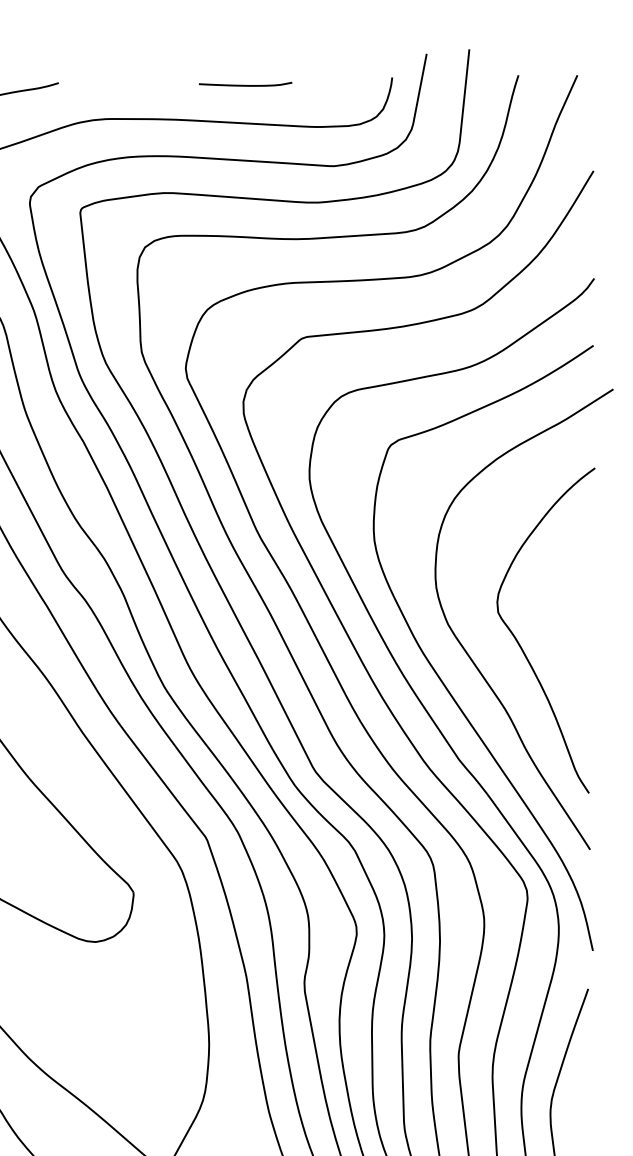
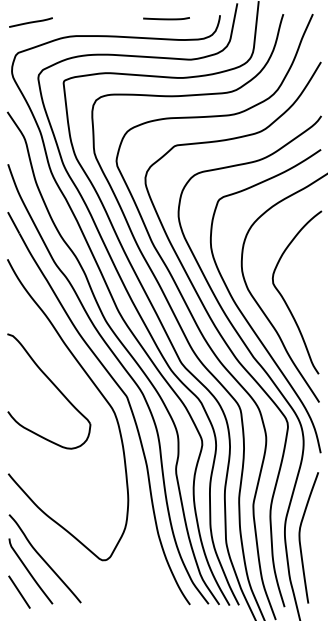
line: (245, 84) -> (166, 18), moved

